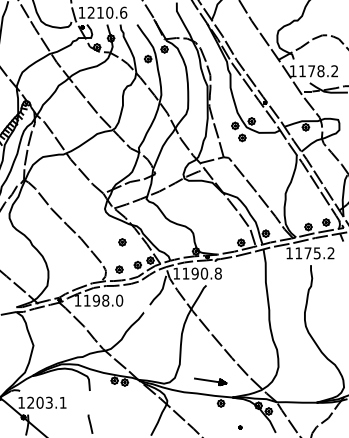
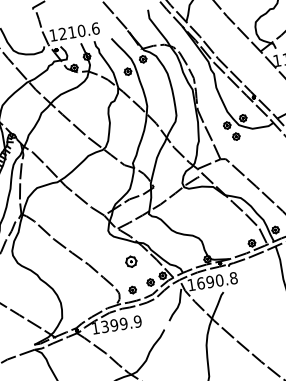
part: (122, 242) -> (131, 262), size x1.6
text: (185, 273) -> (200, 283), 1190.8 -> 1690.8
text: (103, 300) -> (121, 323), 1198.0 -> 1399.9

